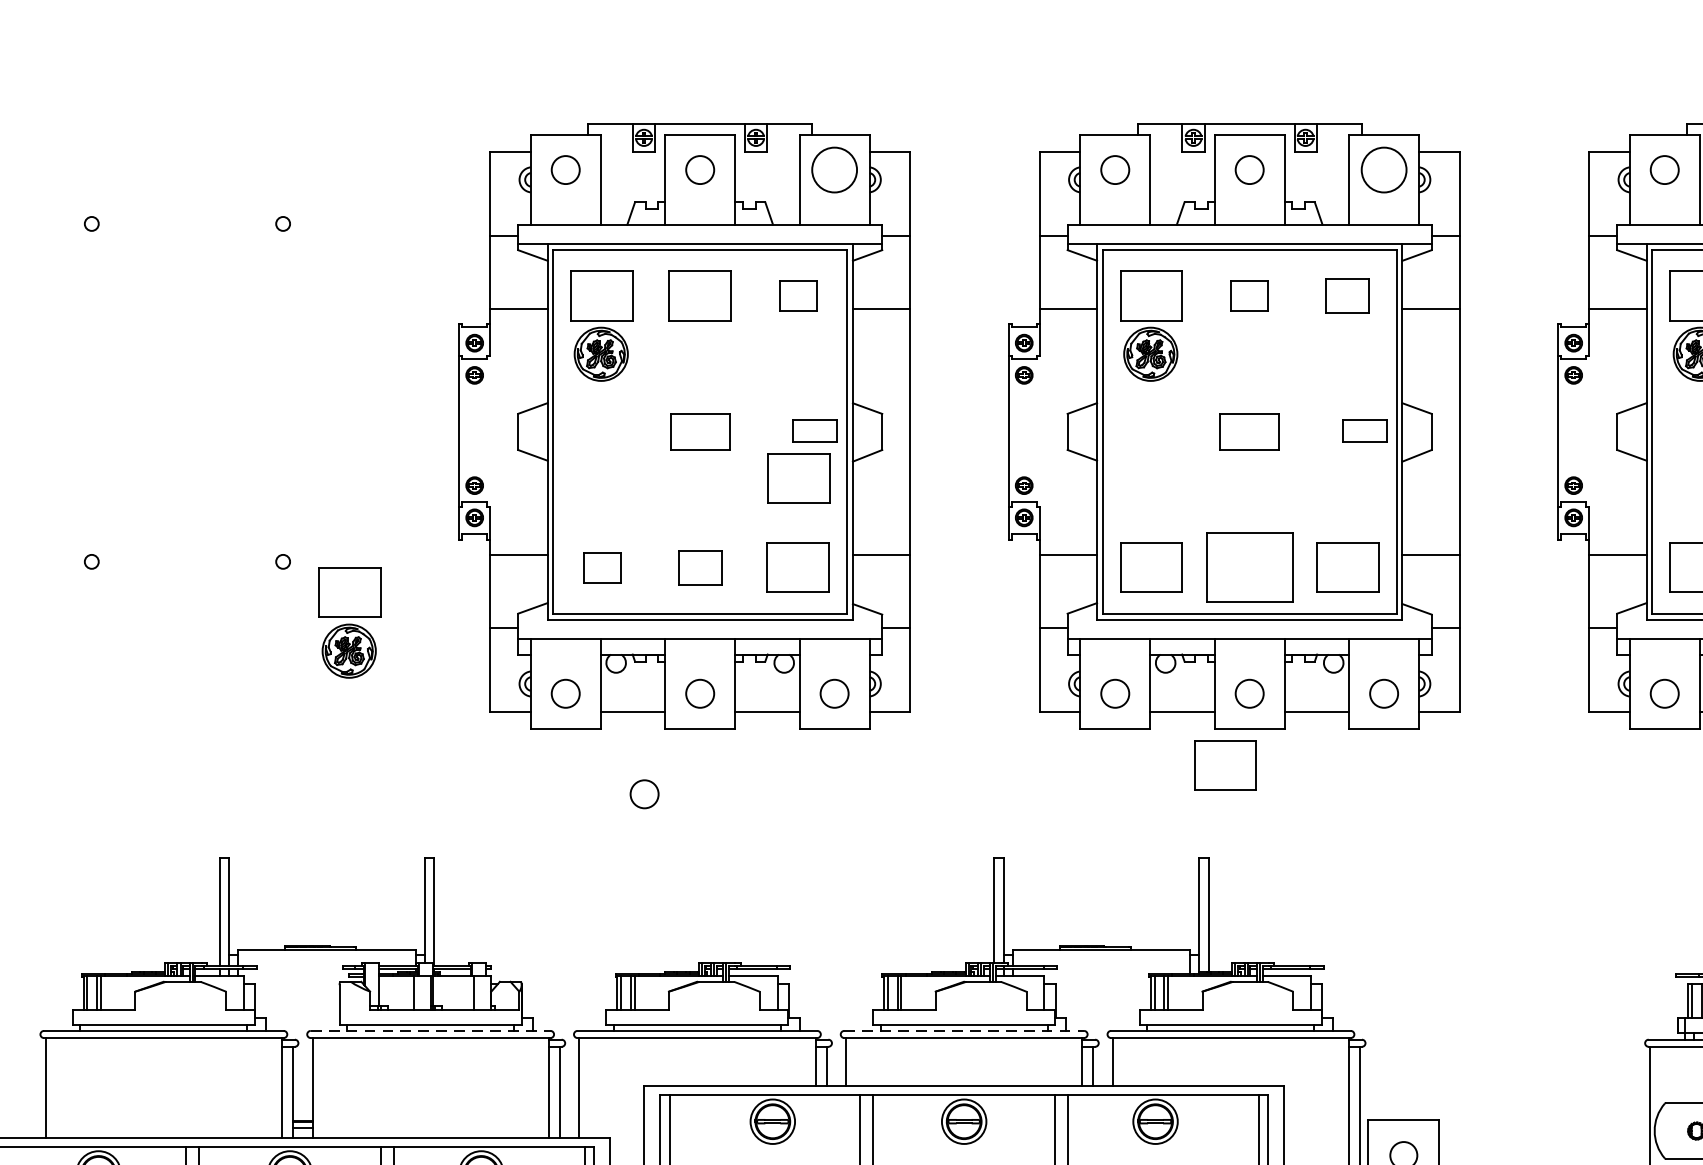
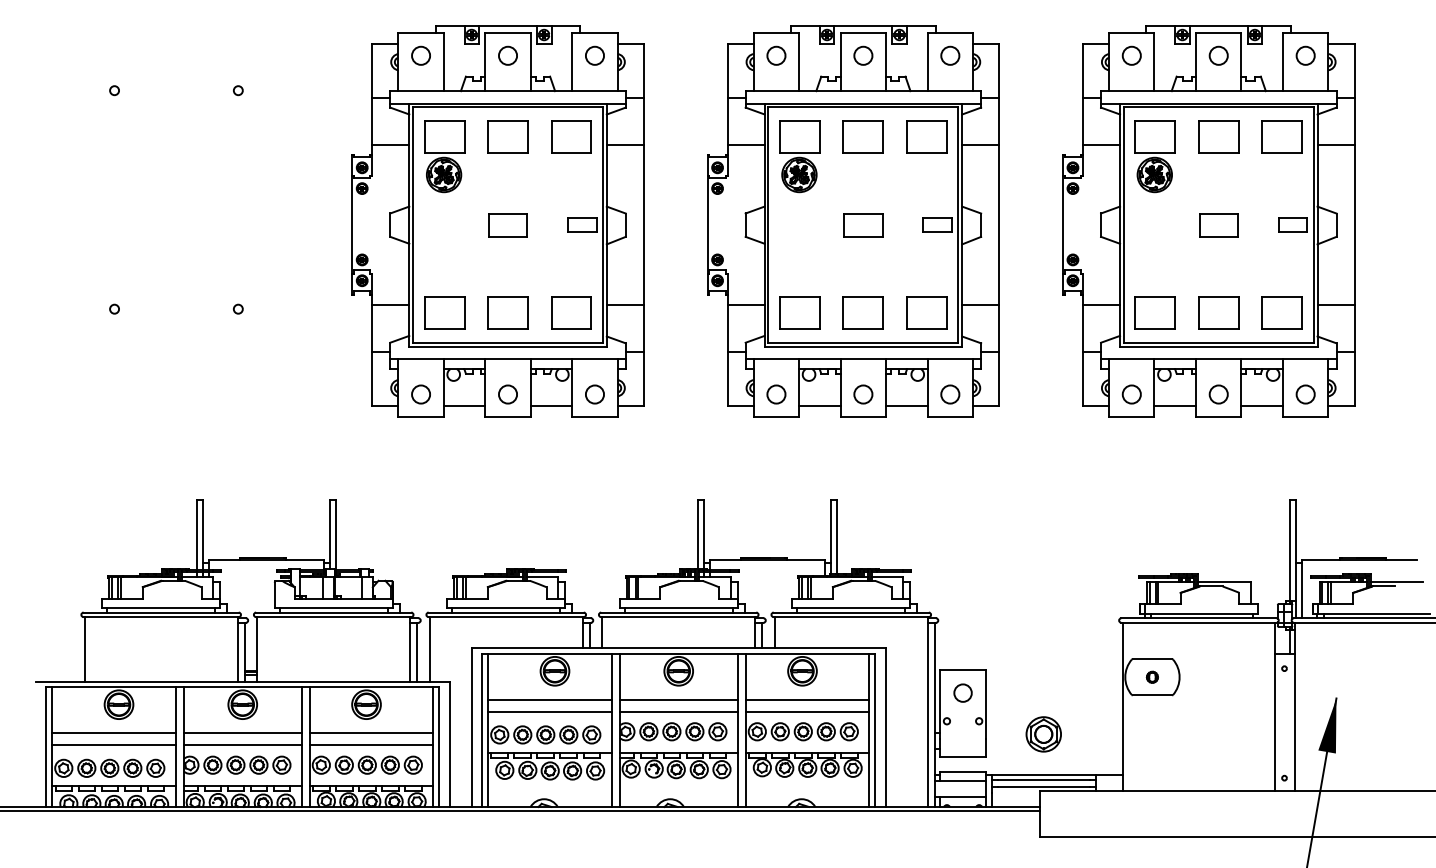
circle: (833, 169) -> (594, 55), size x0.62
circle: (1384, 169) -> (950, 55), size x0.62
part: (798, 294) -> (571, 136), size x1.67
part: (1248, 294) -> (862, 136), size x1.67
part: (1347, 294) -> (926, 136), size x1.43
part: (798, 477) -> (571, 254), removed
part: (601, 566) -> (444, 312), size x1.67
part: (699, 566) -> (507, 312), size x1.43
part: (1248, 566) -> (862, 312), size x0.71
part: (349, 622) -> (281, 348), removed
part: (1225, 764) -> (847, 440), removed
circle: (643, 794) -> (471, 459), removed
line: (430, 1030) -> (333, 612), dashed -> solid
line: (963, 1030) -> (678, 612), dashed -> solid

